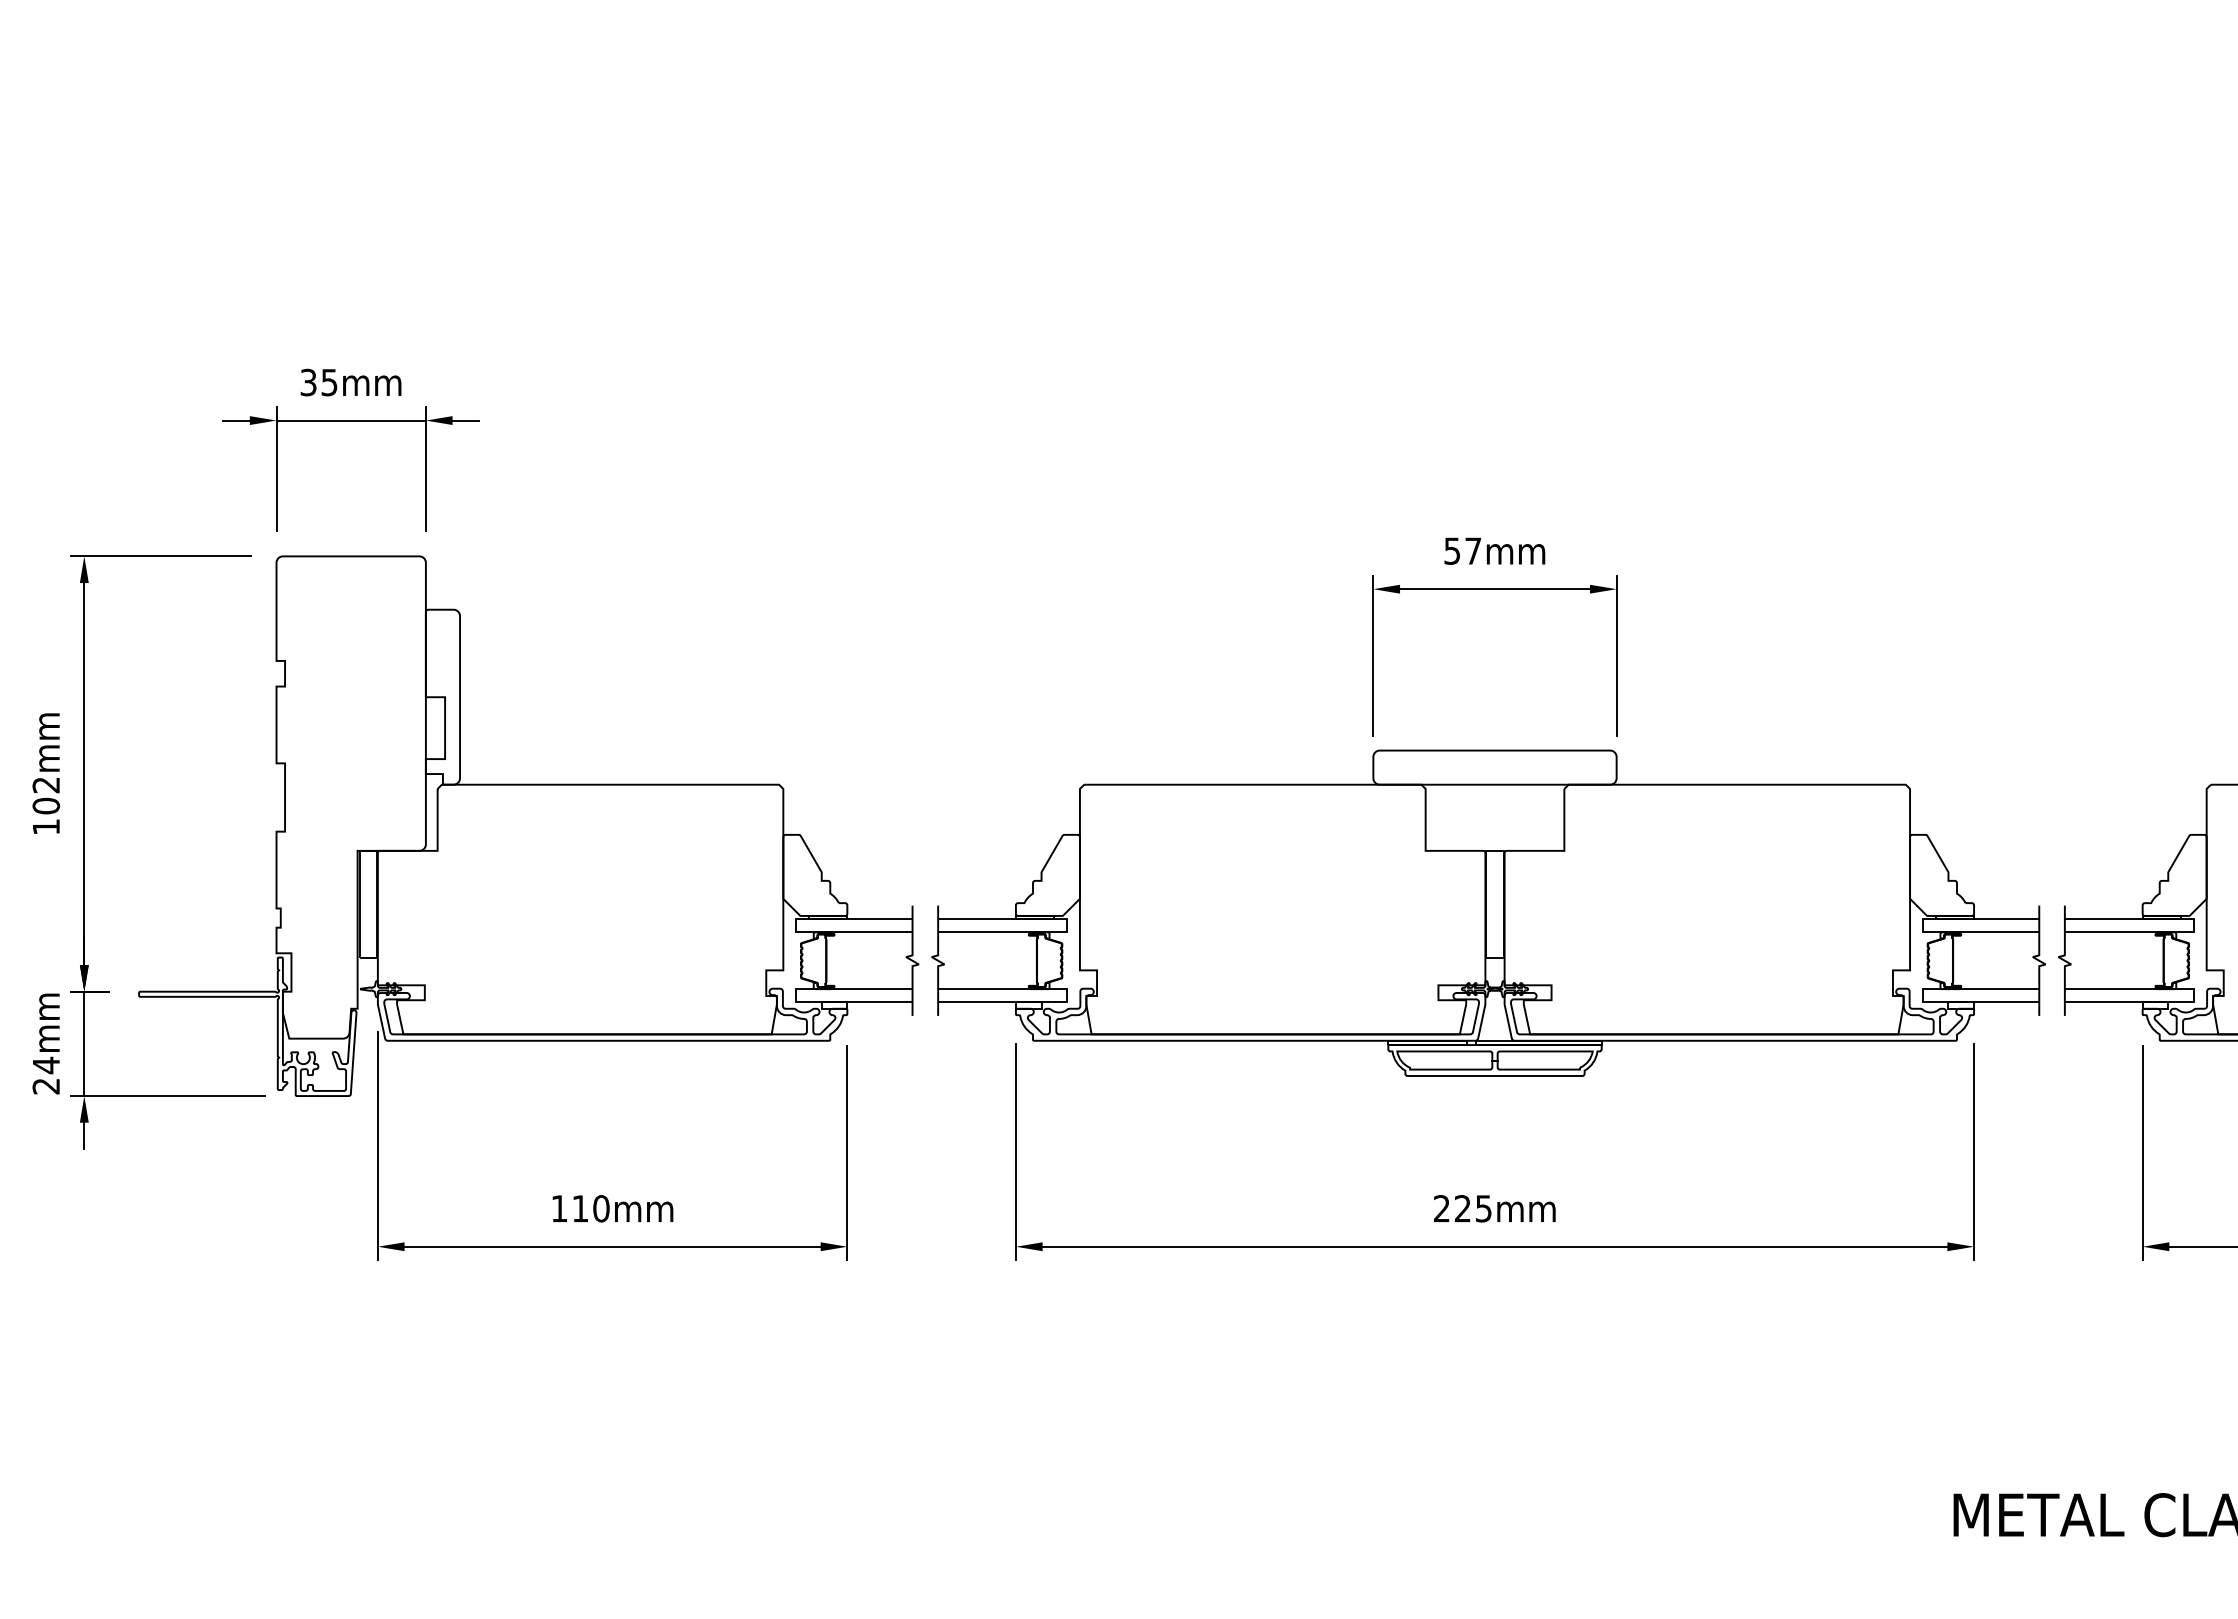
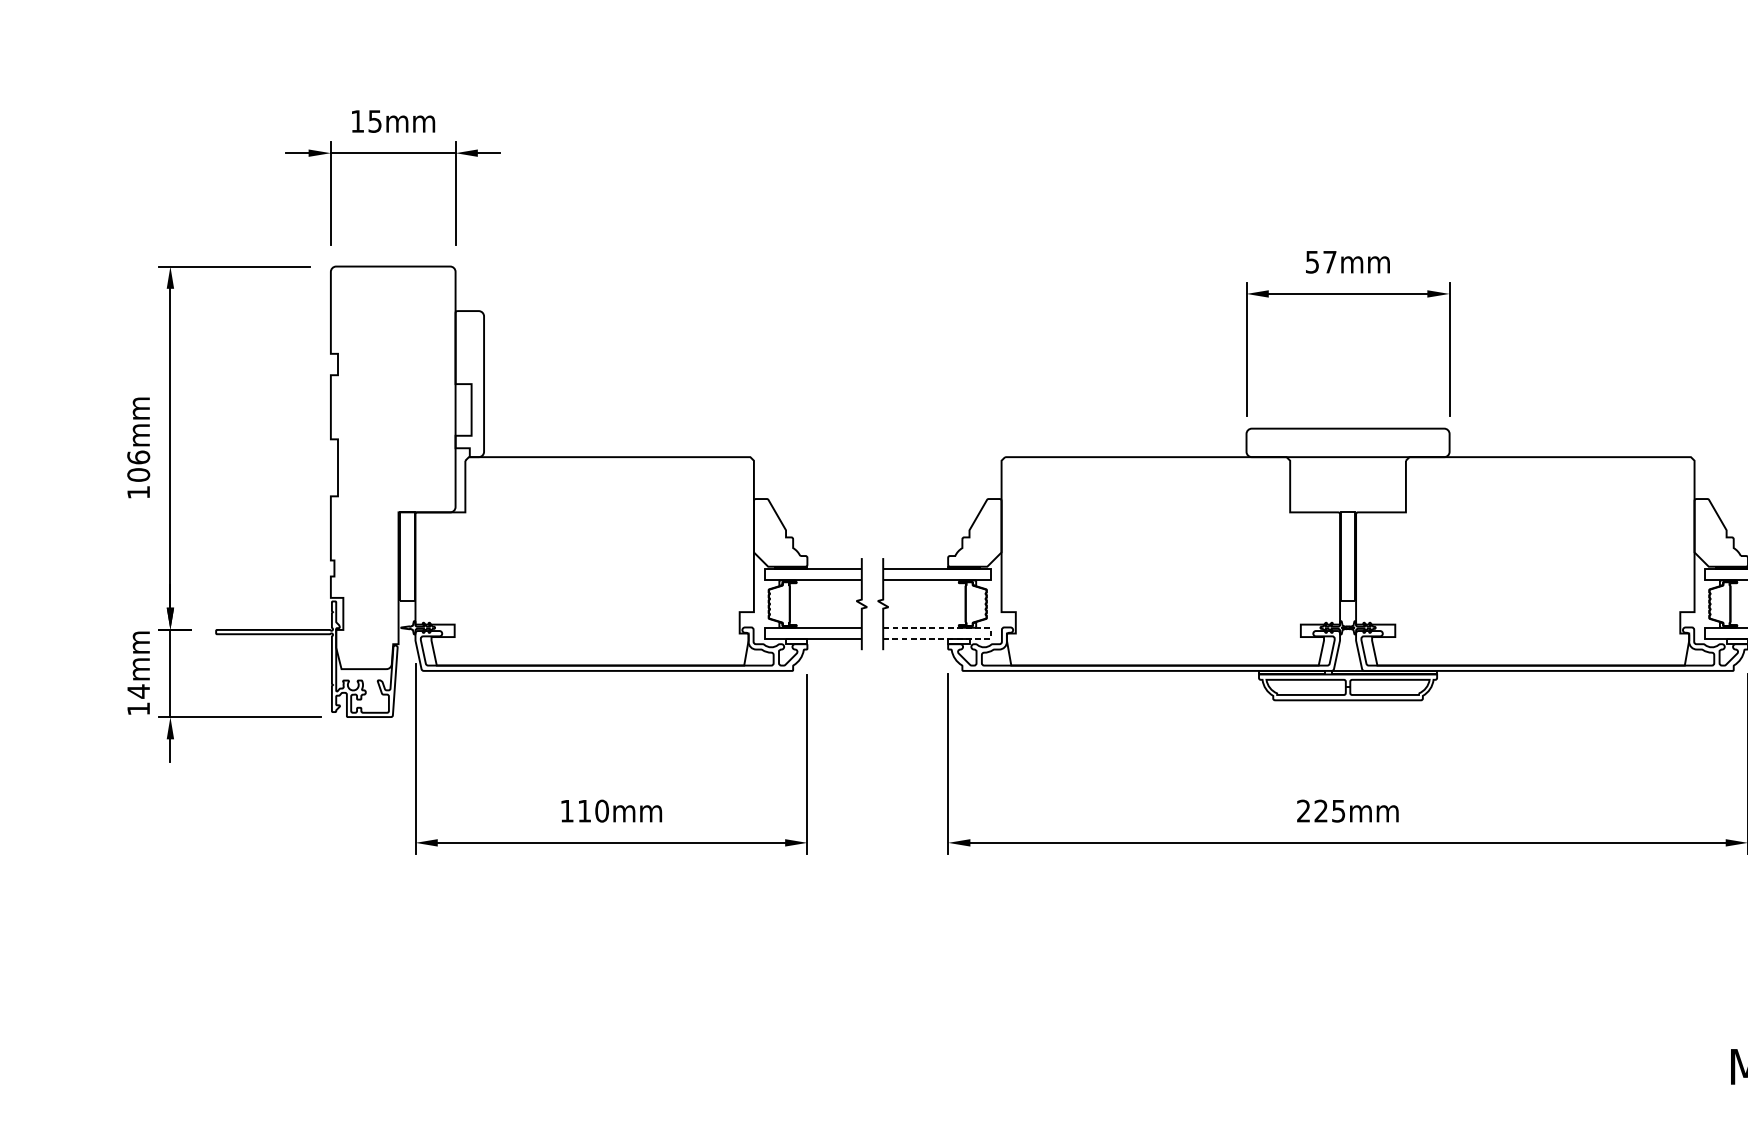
text: (308, 382) -> (357, 121), 35mm -> 15mm
text: (46, 784) -> (138, 456), 102mm -> 106mm
line: (1067, 995) -> (991, 633), solid -> dashed
text: (45, 1086) -> (138, 709), 24mm -> 14mm

